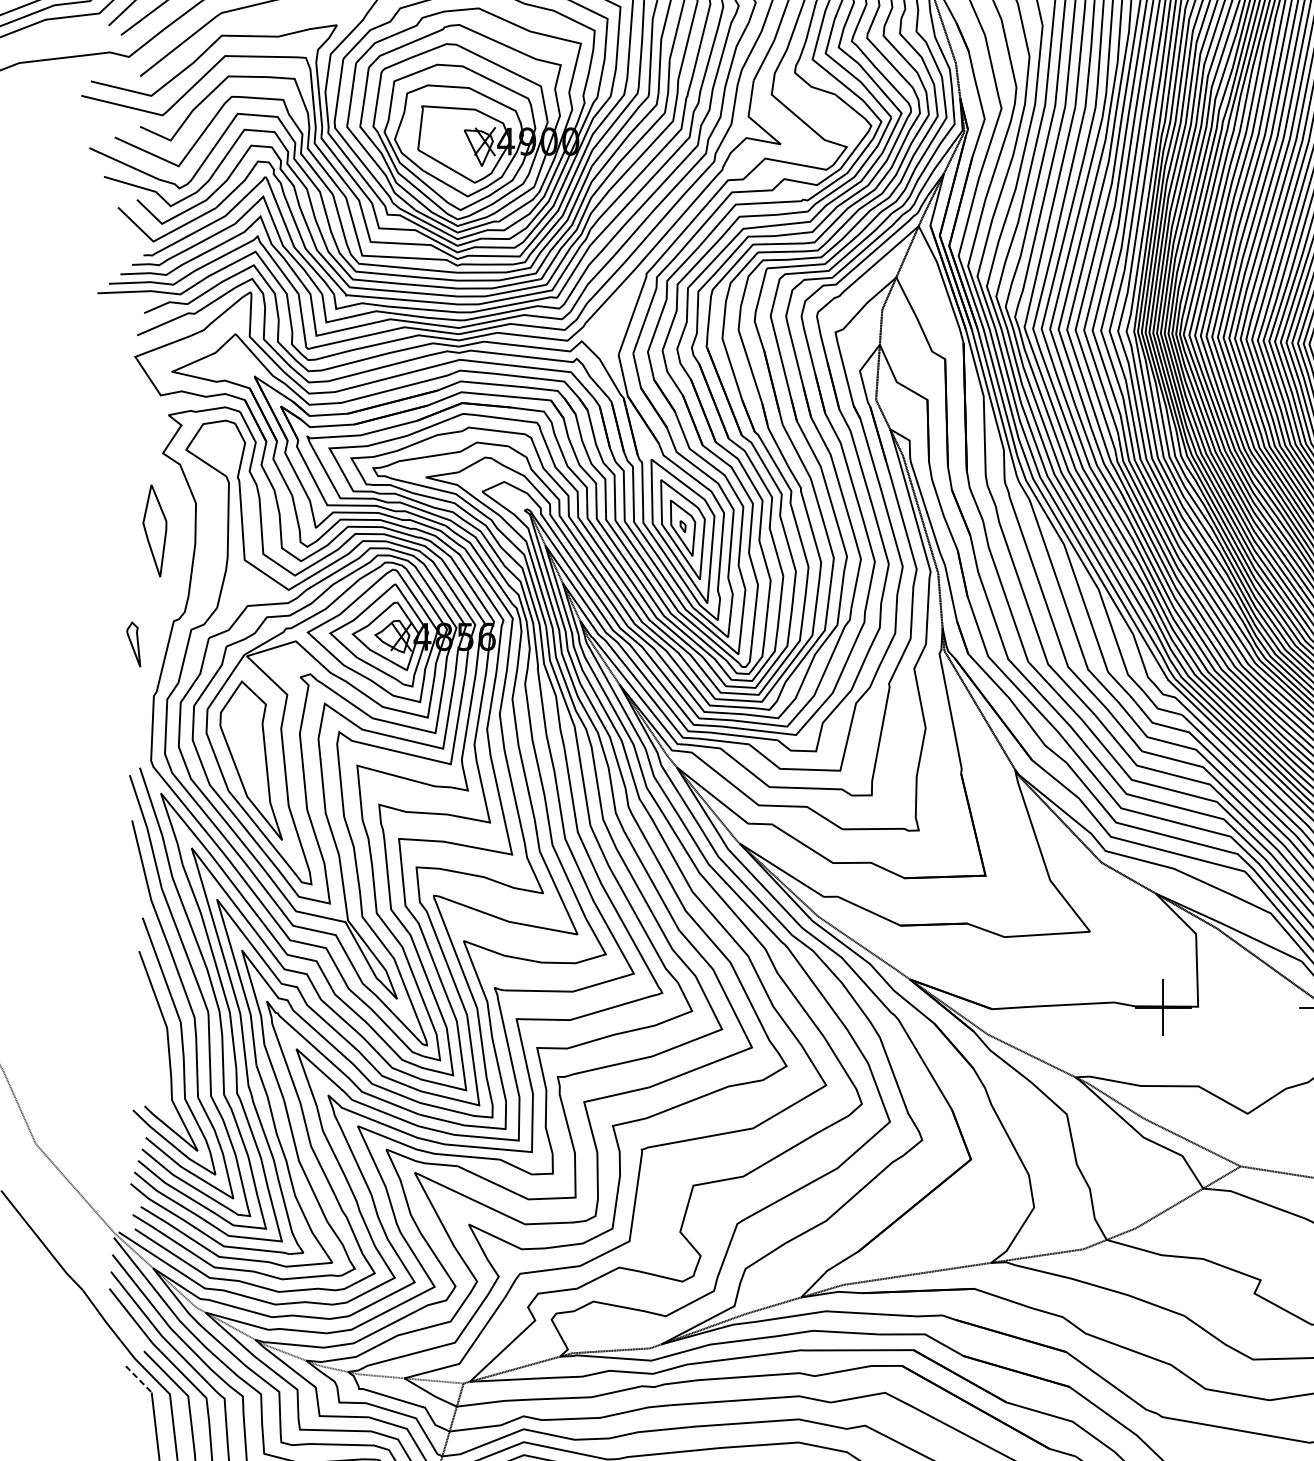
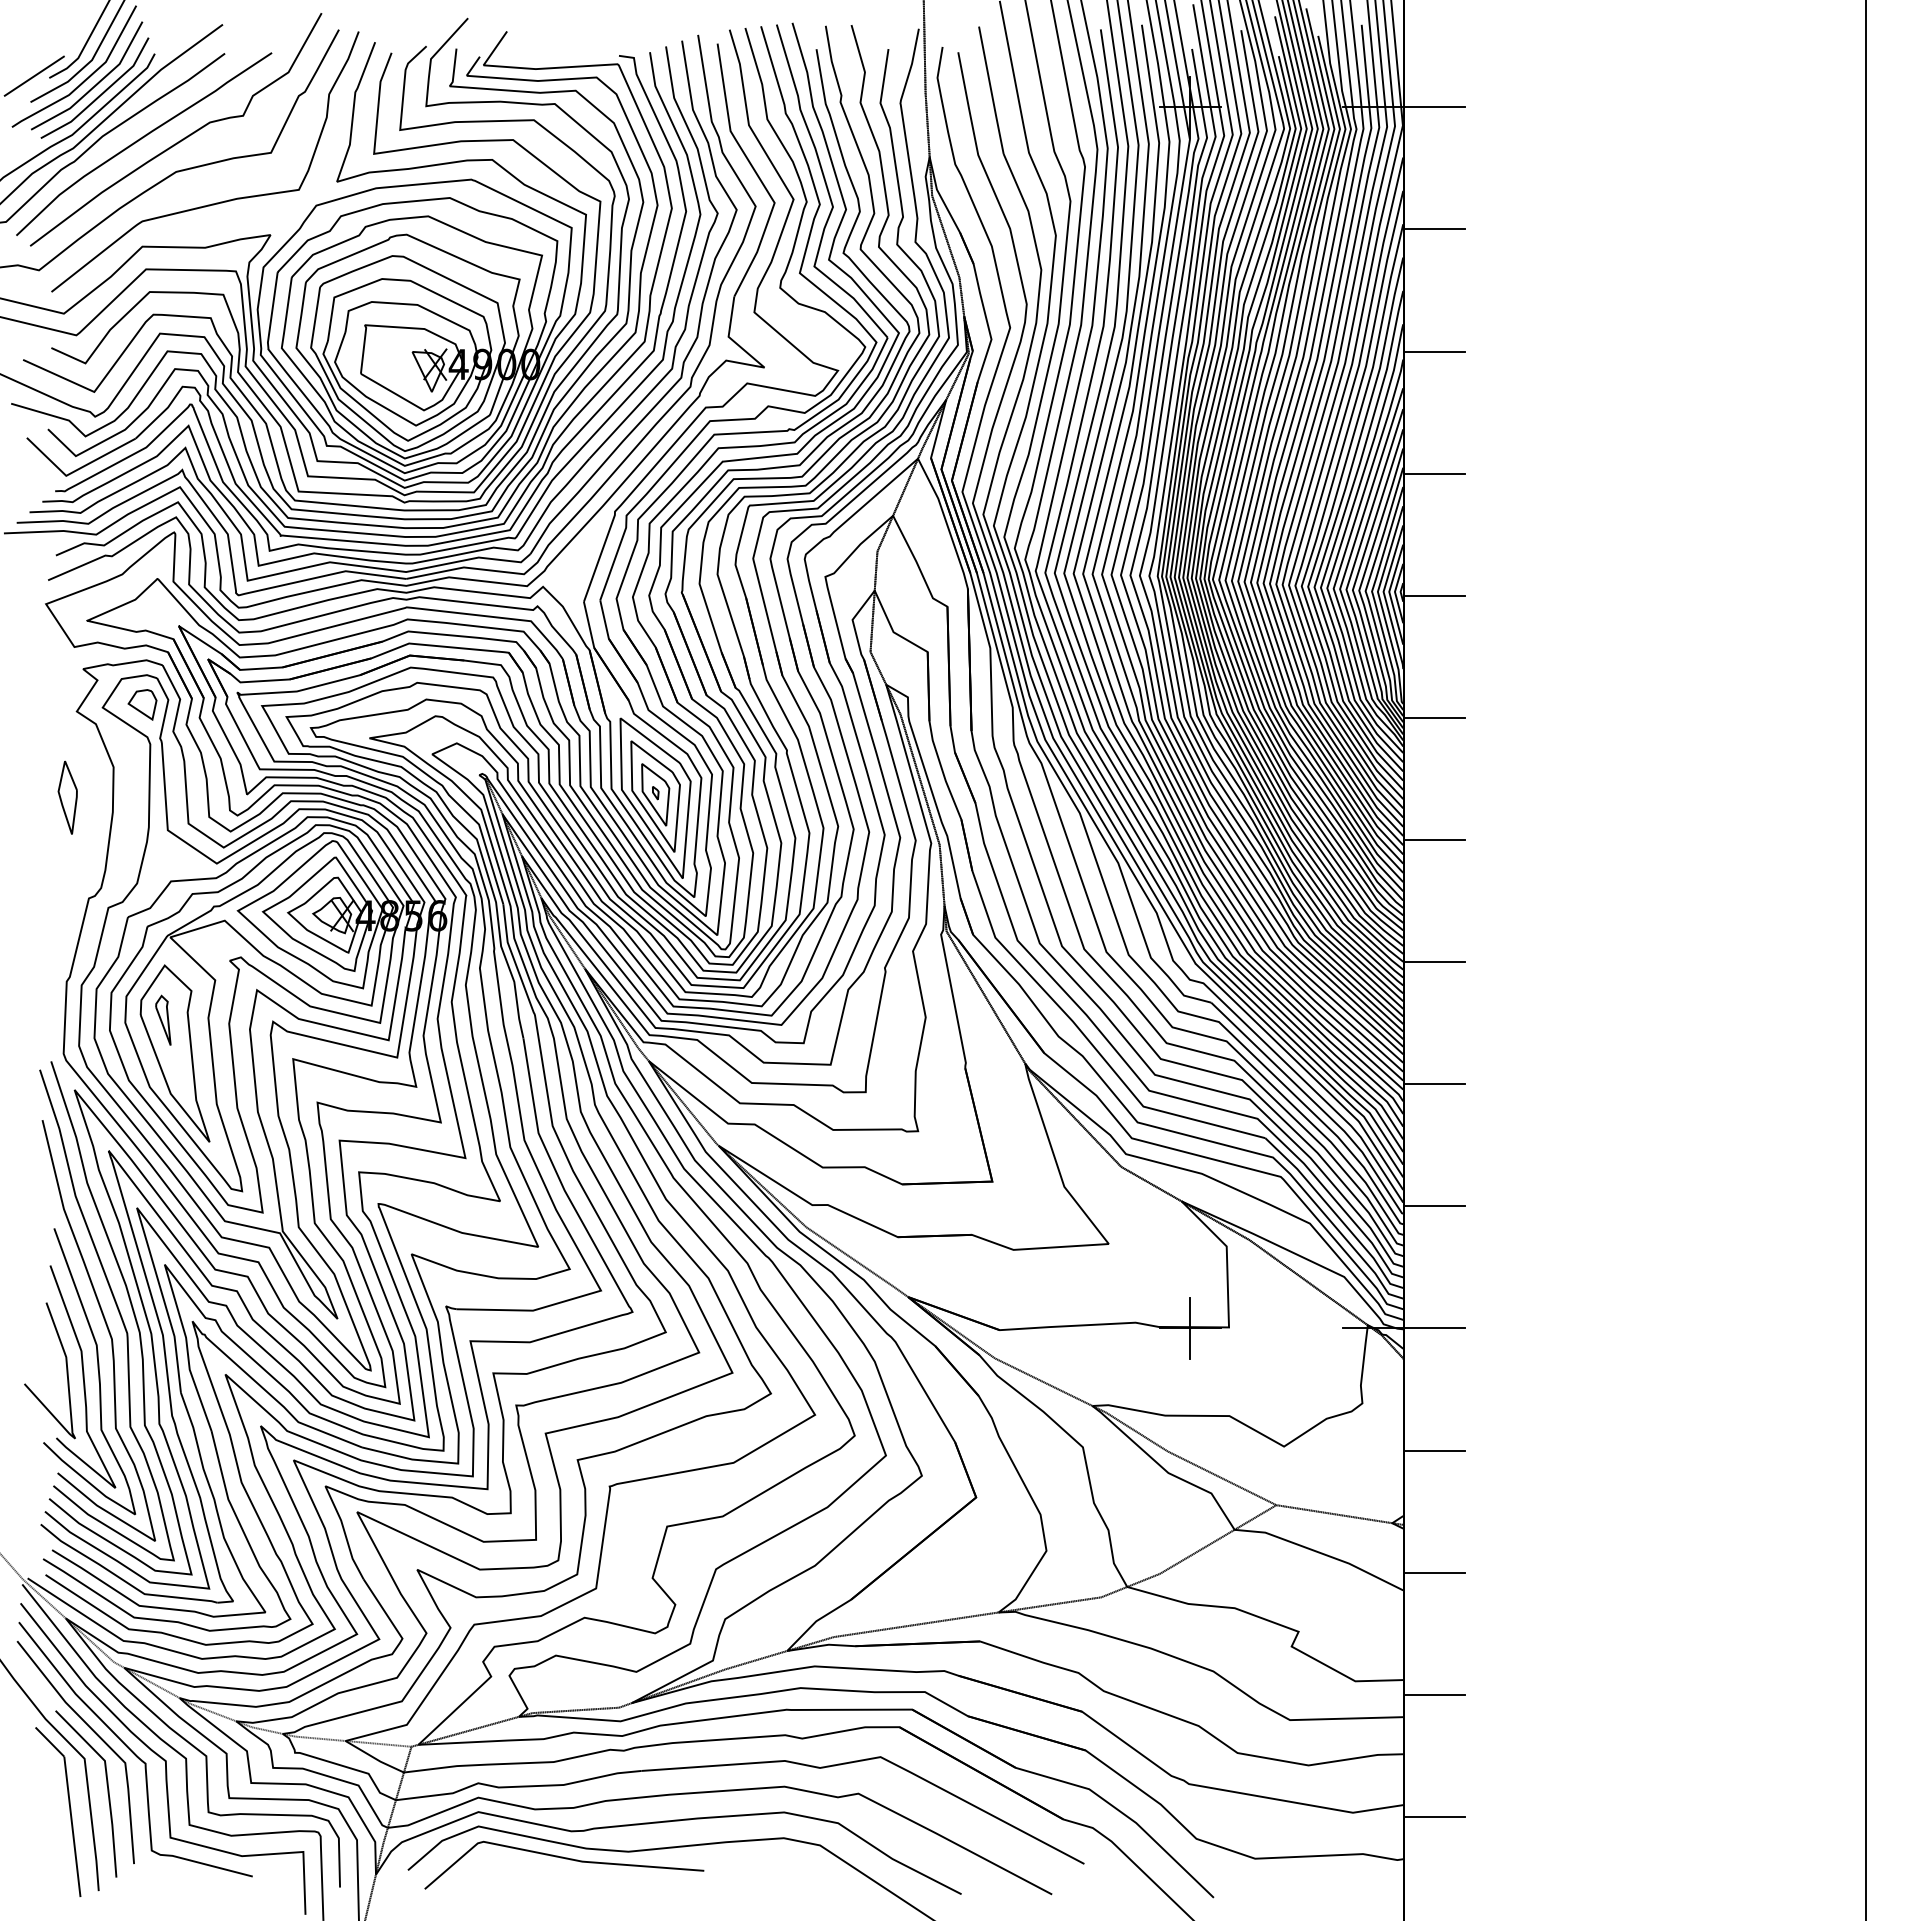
part: (221, 447) -> (142, 704), added
part: (154, 530) -> (67, 797), size x0.71
part: (133, 643) -> (163, 1019), moved
curve: (153, 1045) -> (66, 1370), added
line: (139, 1379) -> (50, 1742), dashed -> solid

